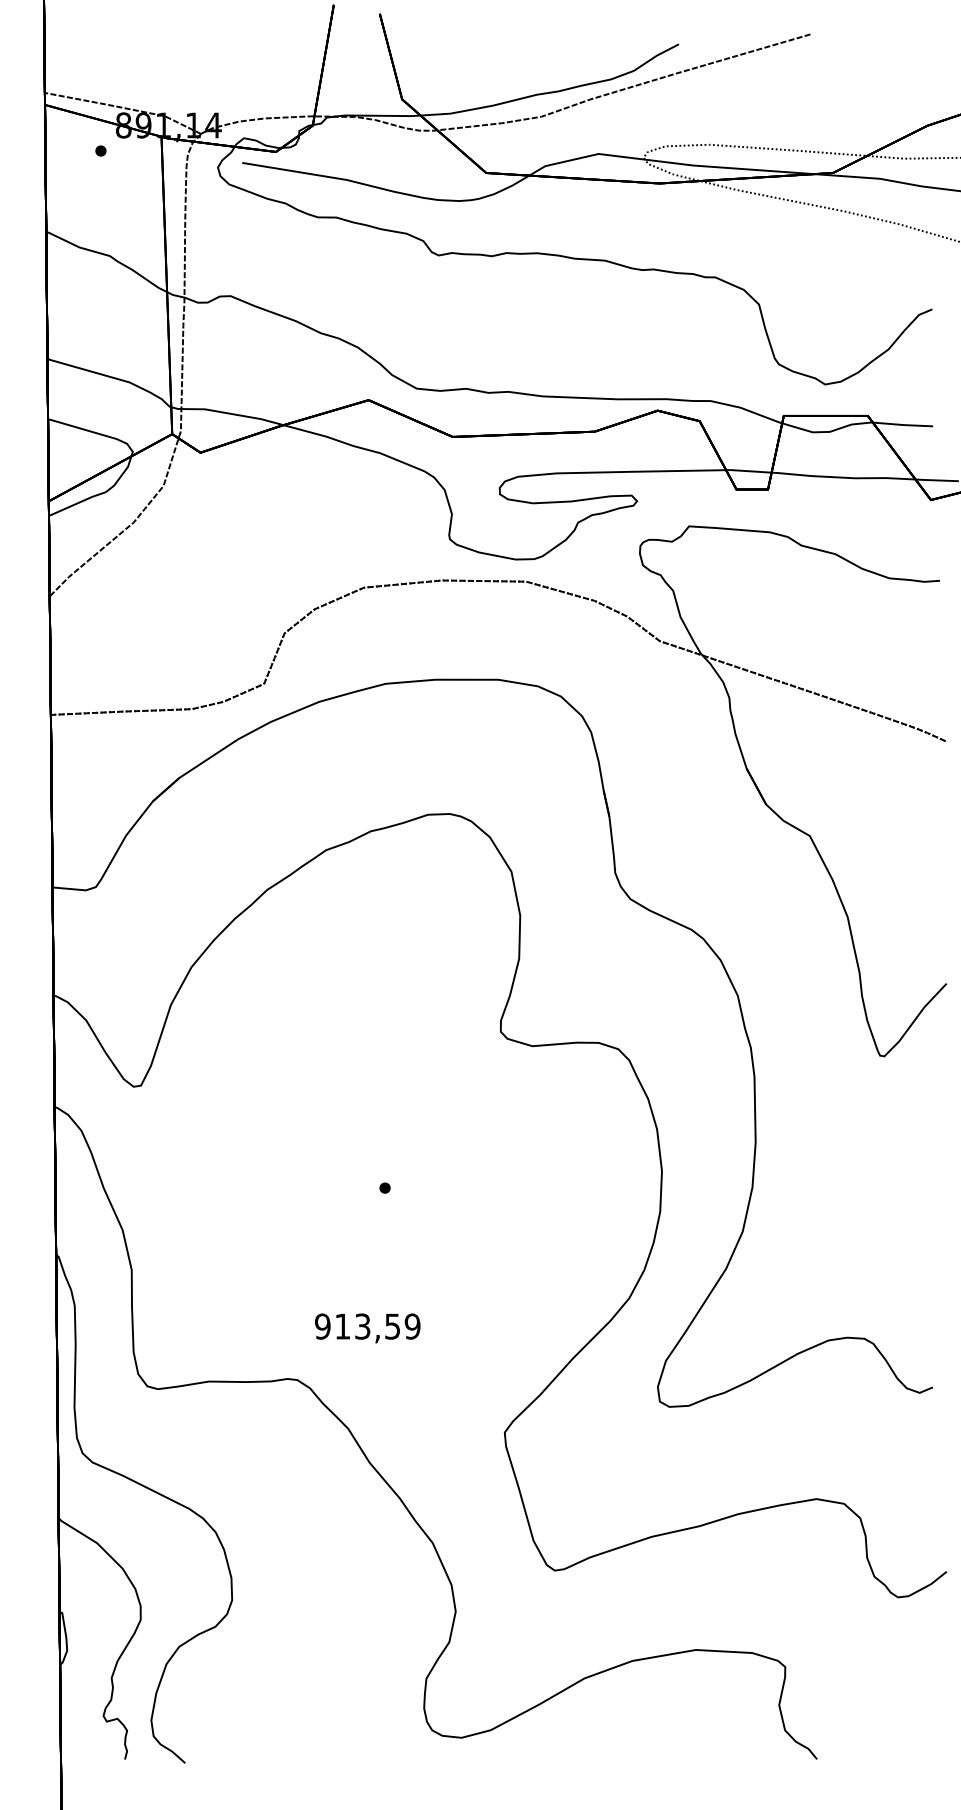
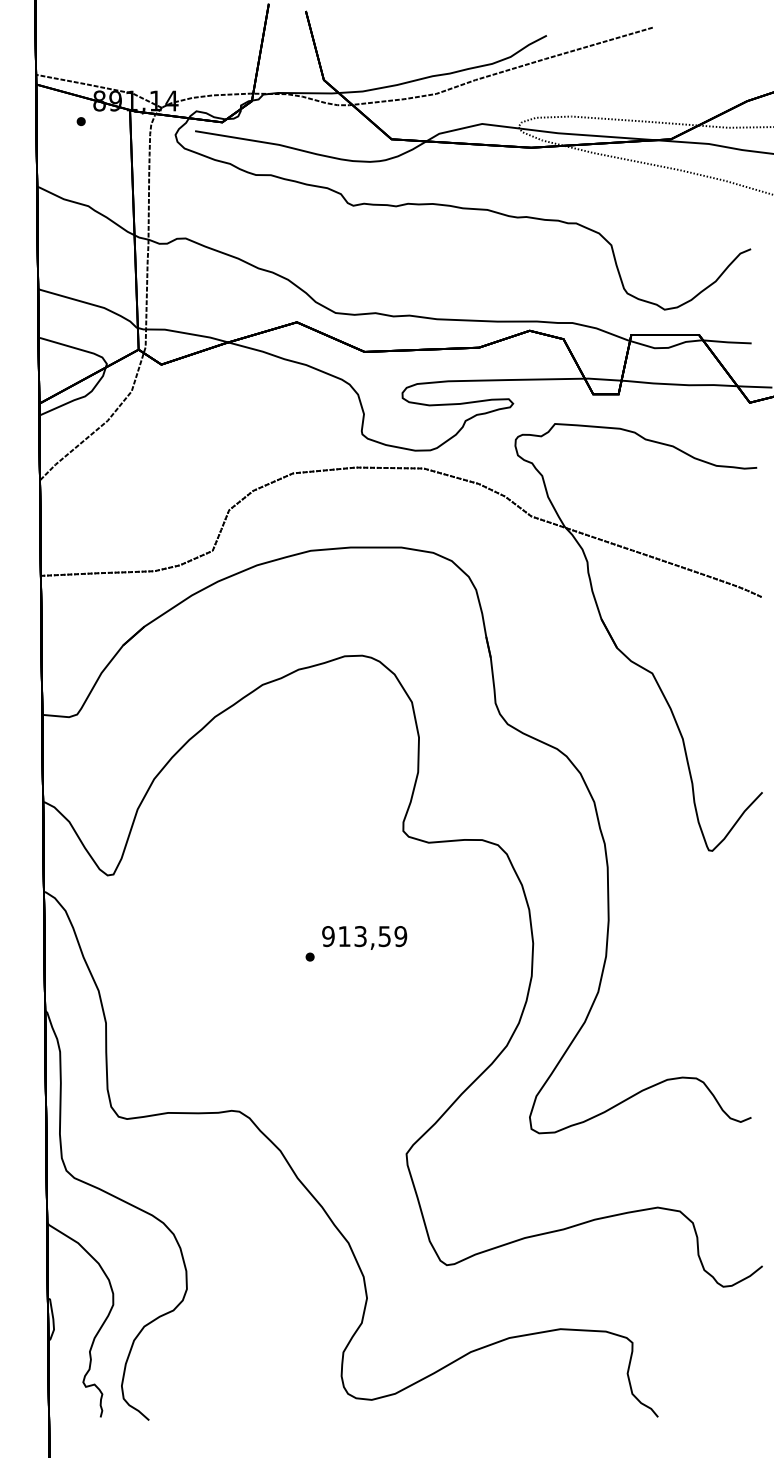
text: (367, 1328) -> (364, 938), moved

